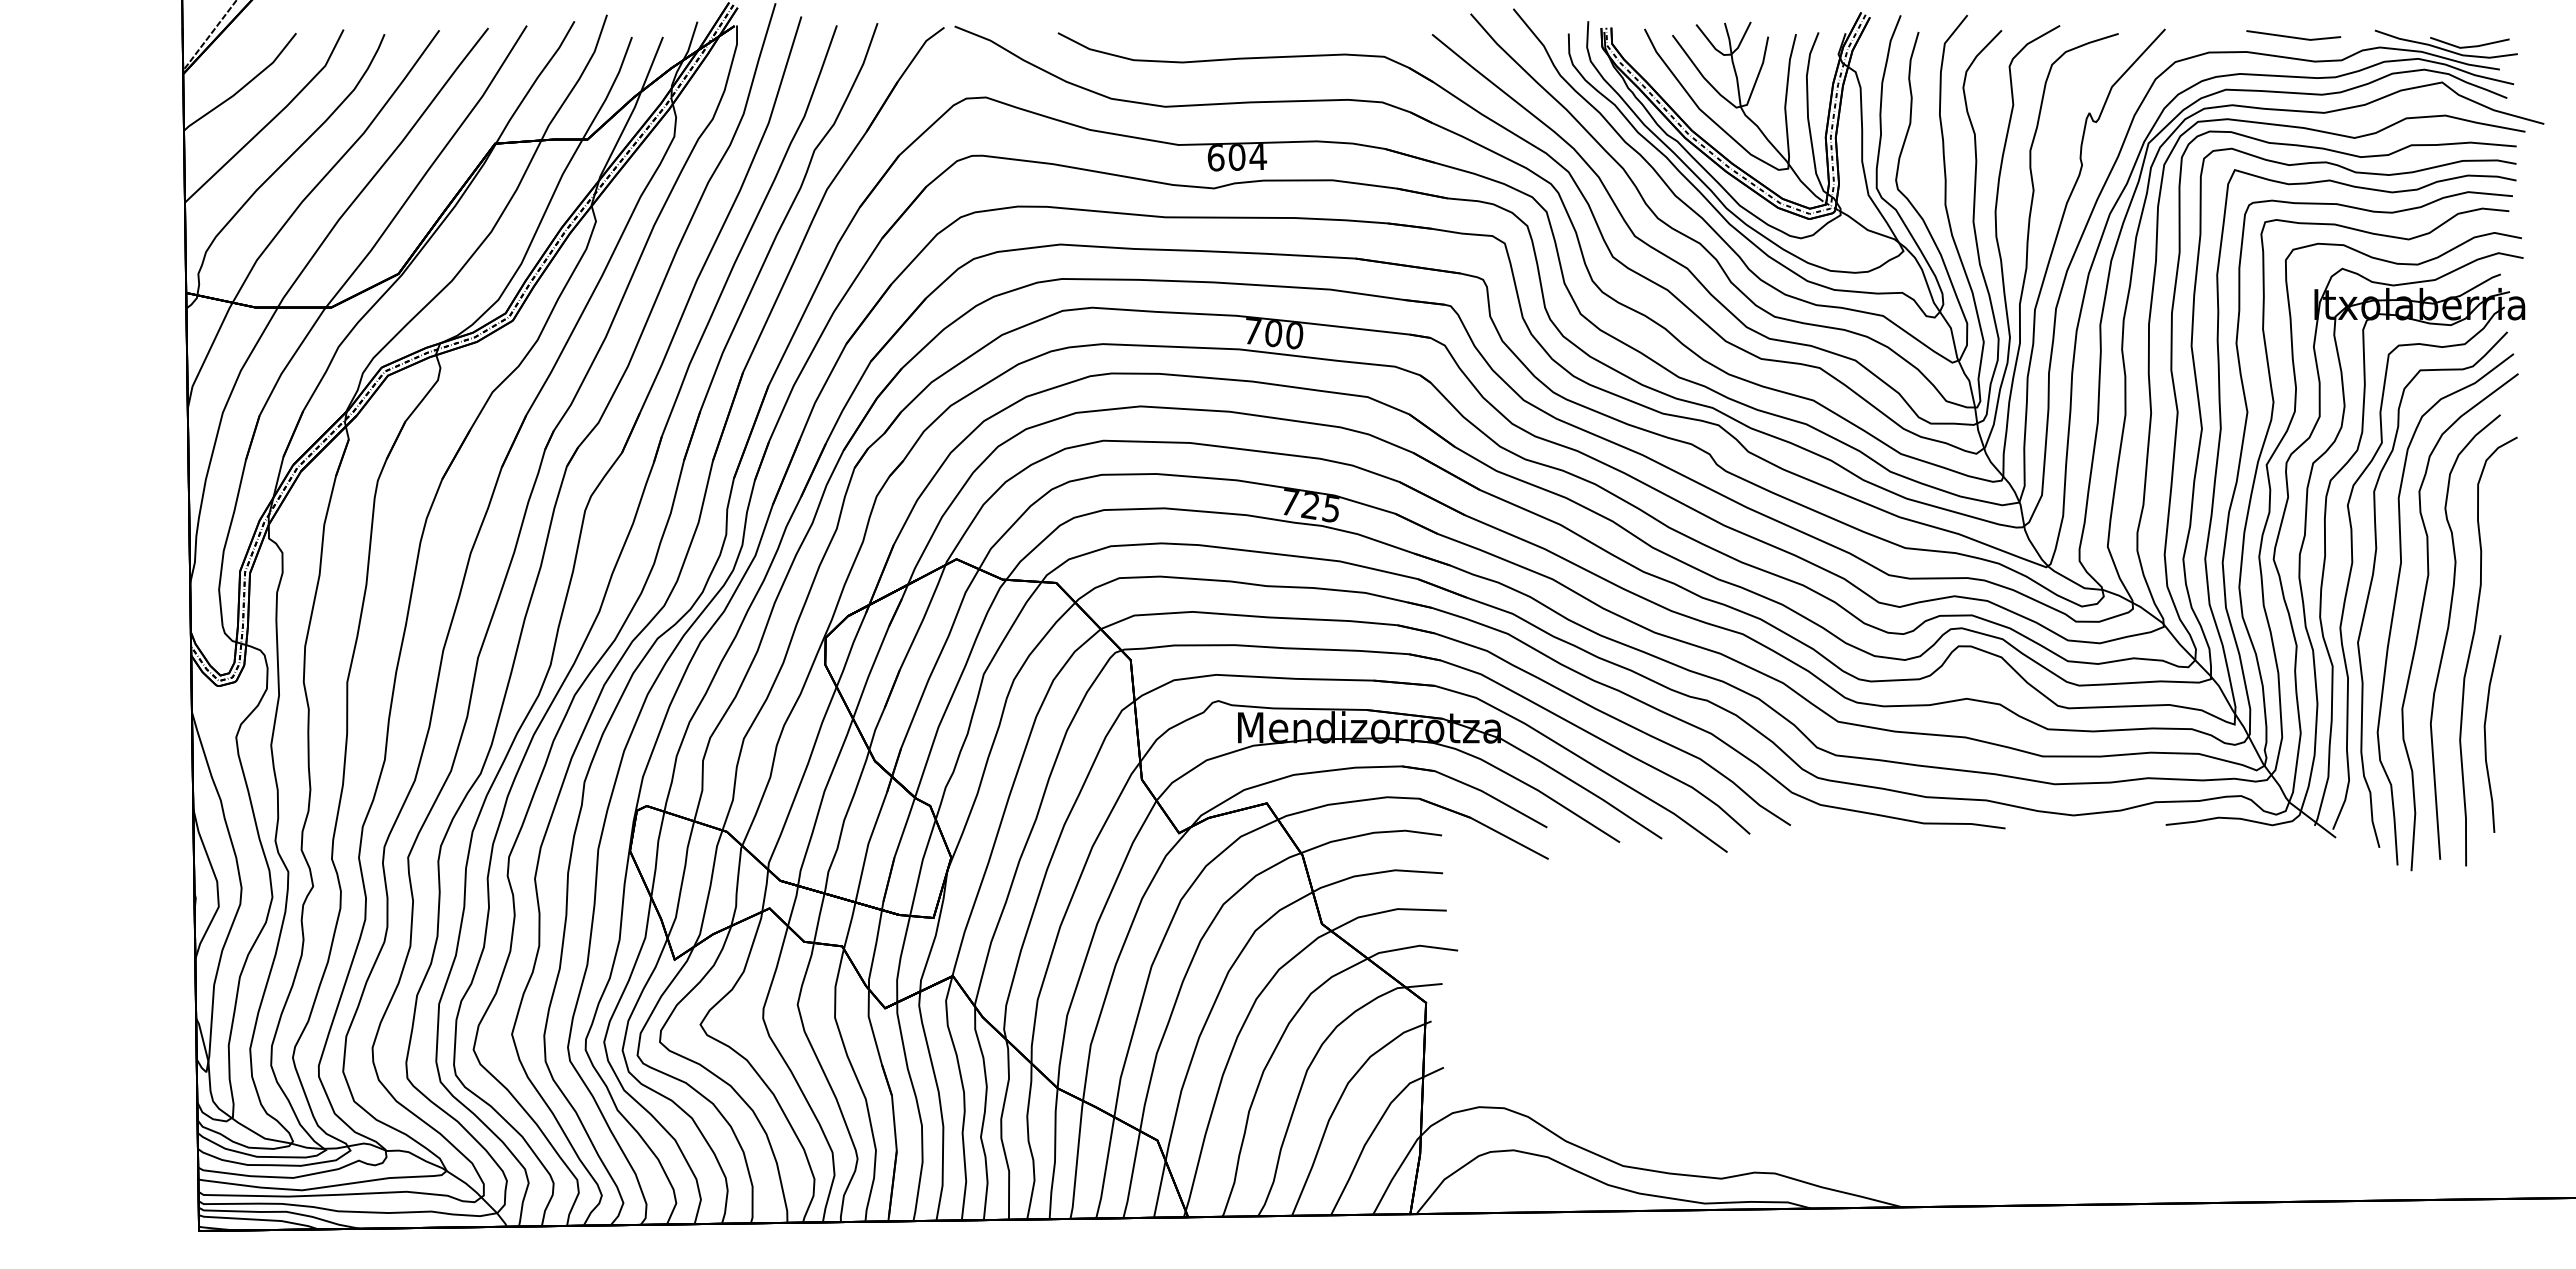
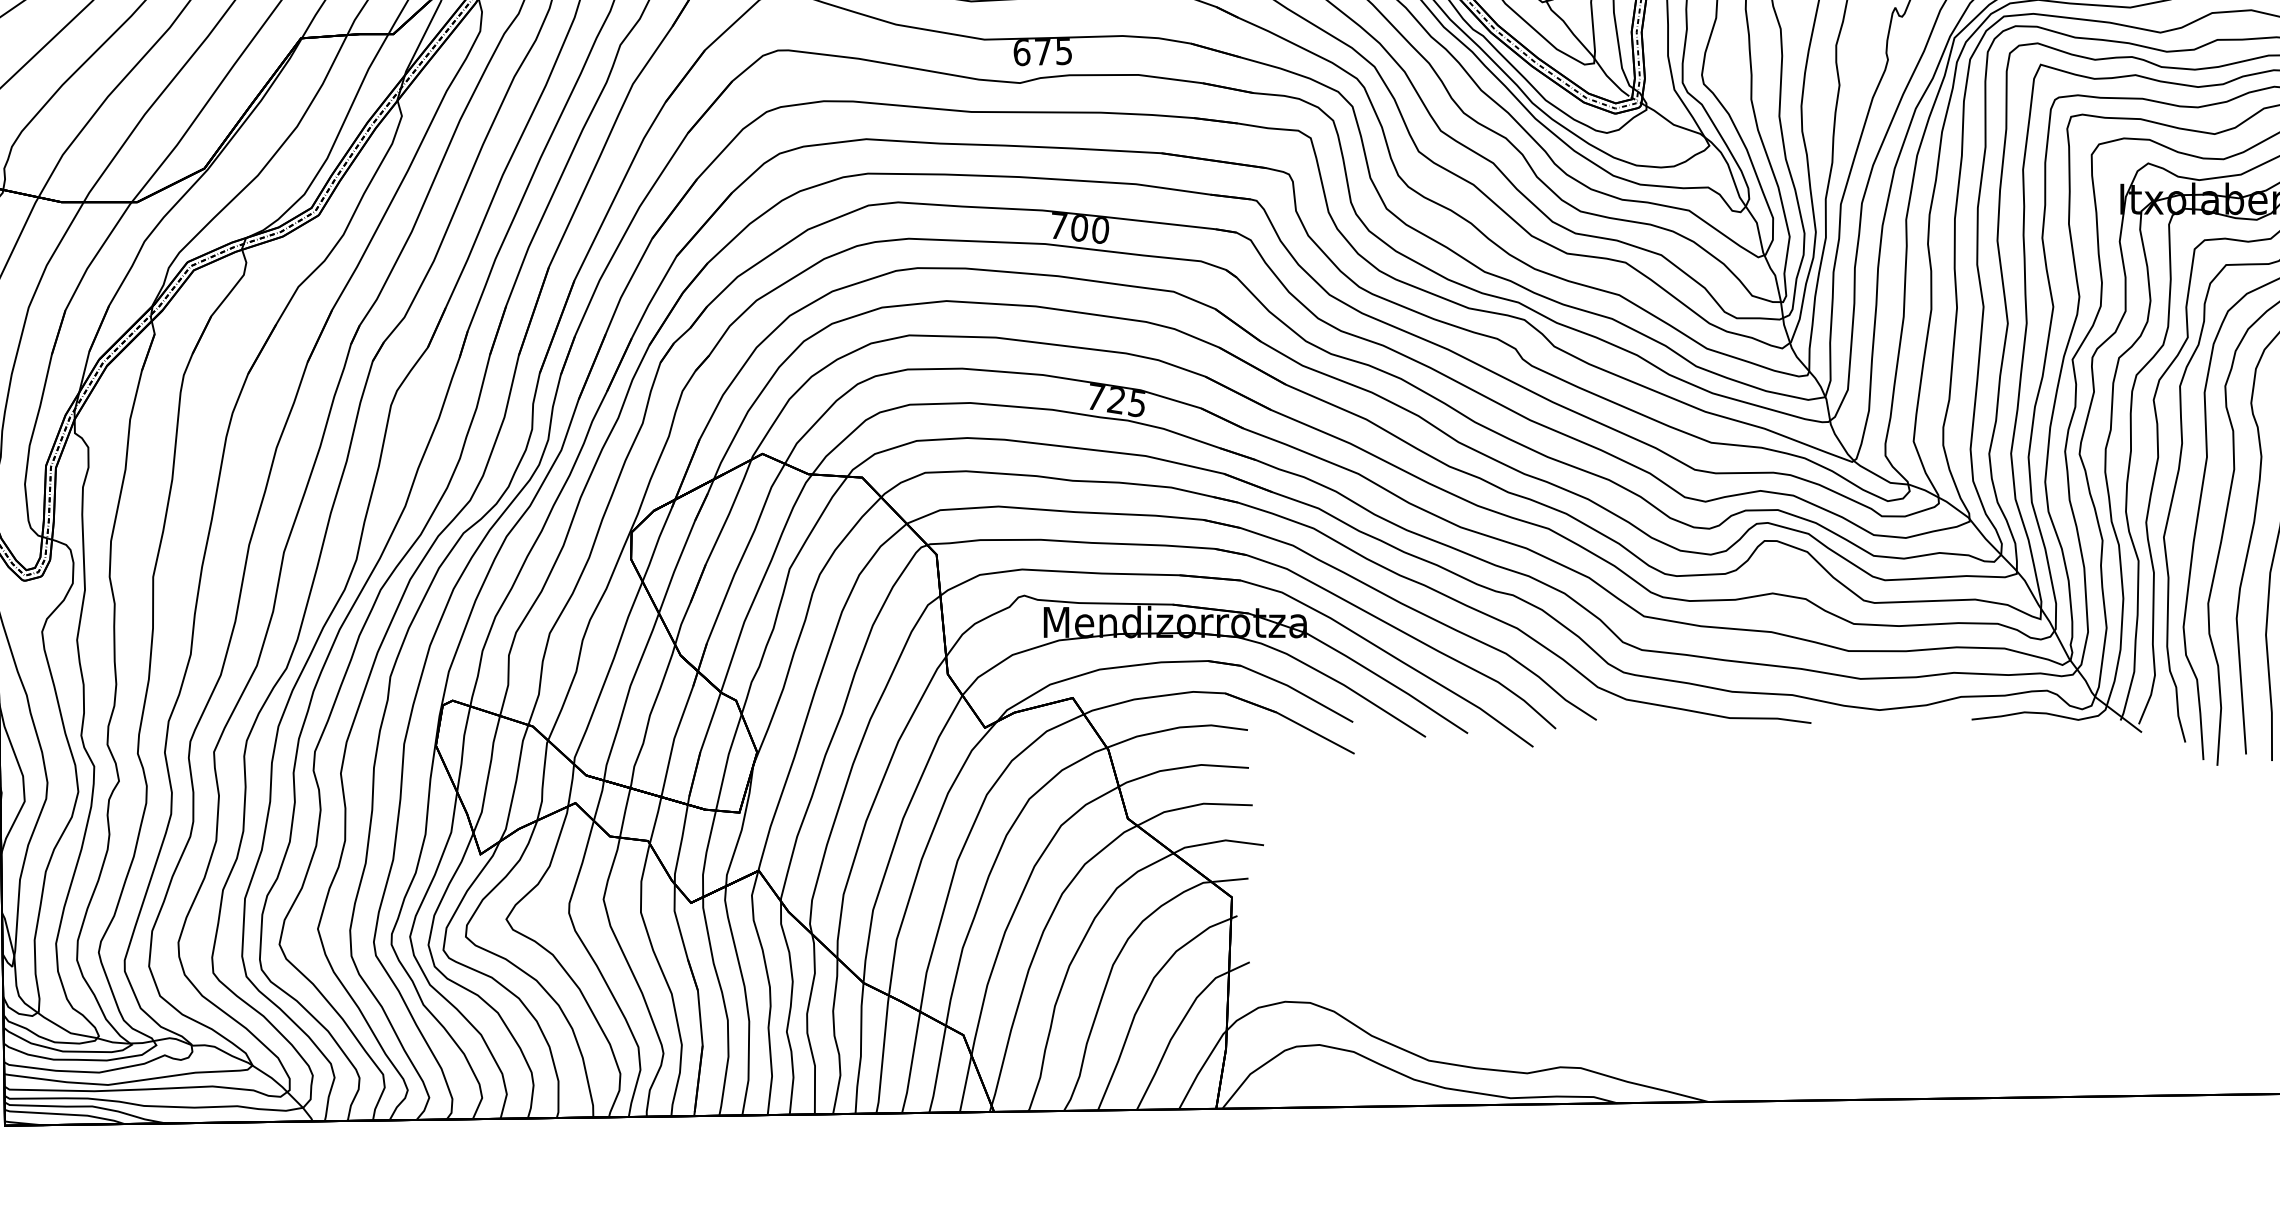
text: (1247, 156) -> (1053, 51), 604 -> 675

